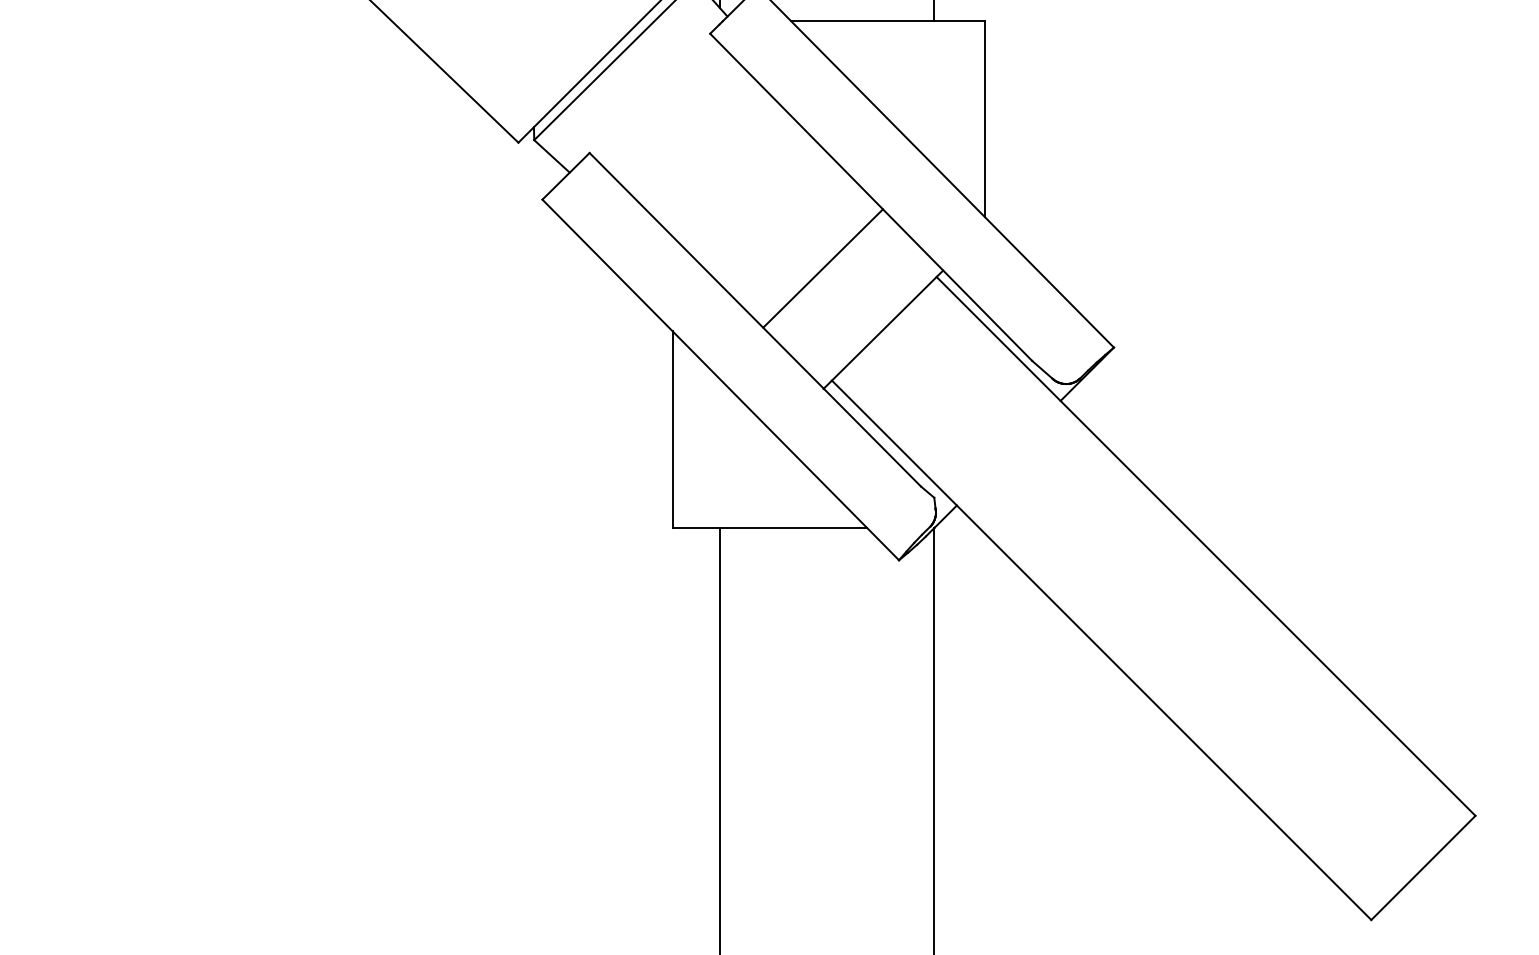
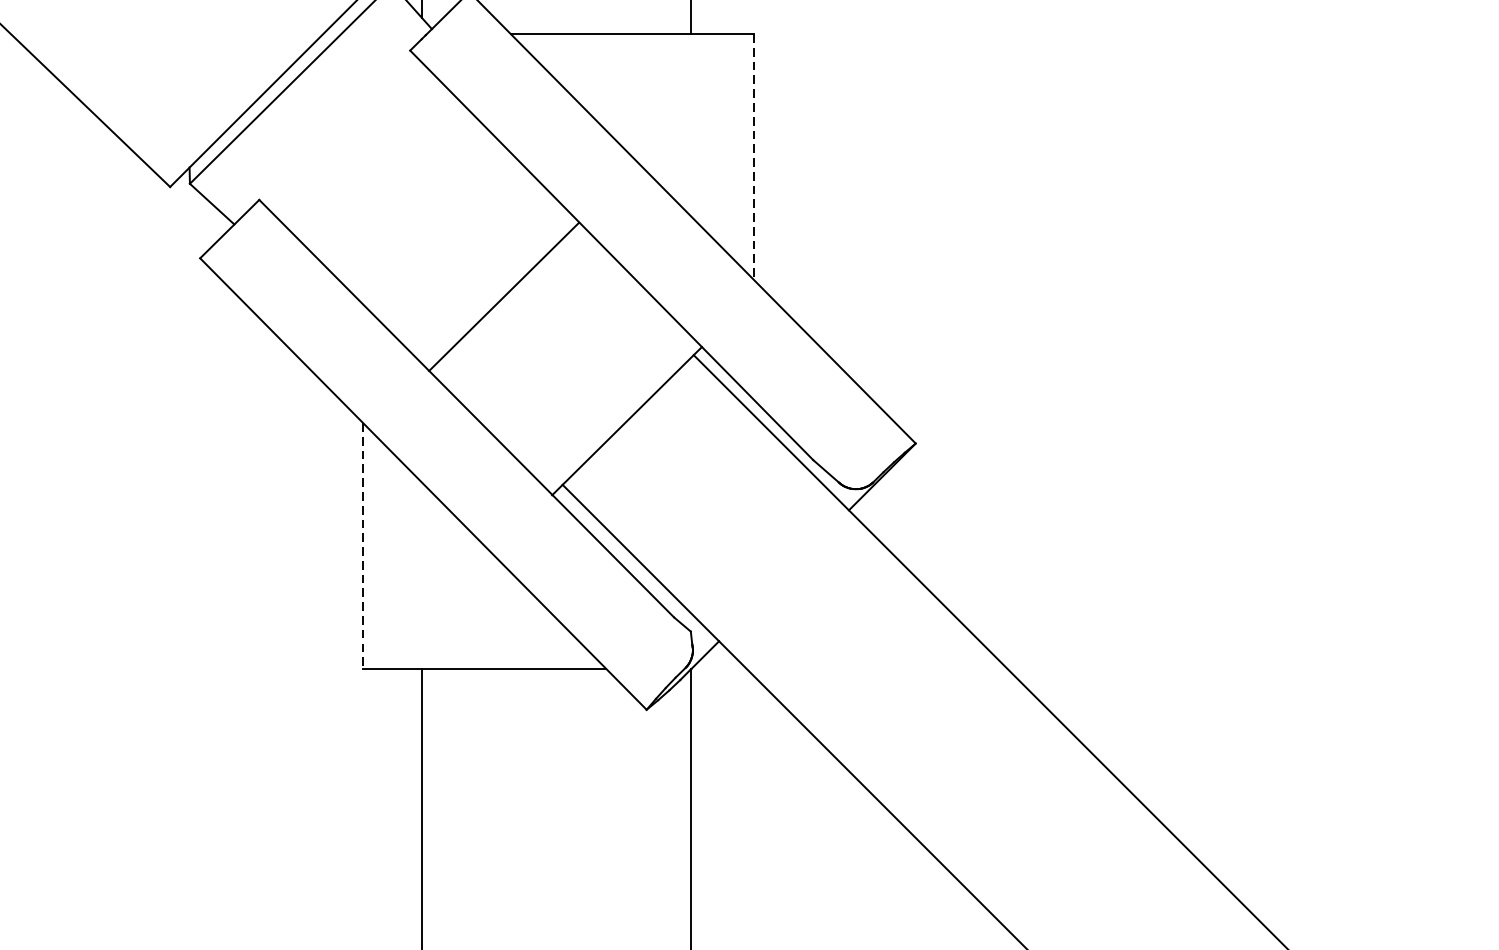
line: (984, 119) -> (753, 157), solid -> dashed
line: (823, 268) -> (504, 296), moved
line: (672, 430) -> (363, 547), solid -> dashed

